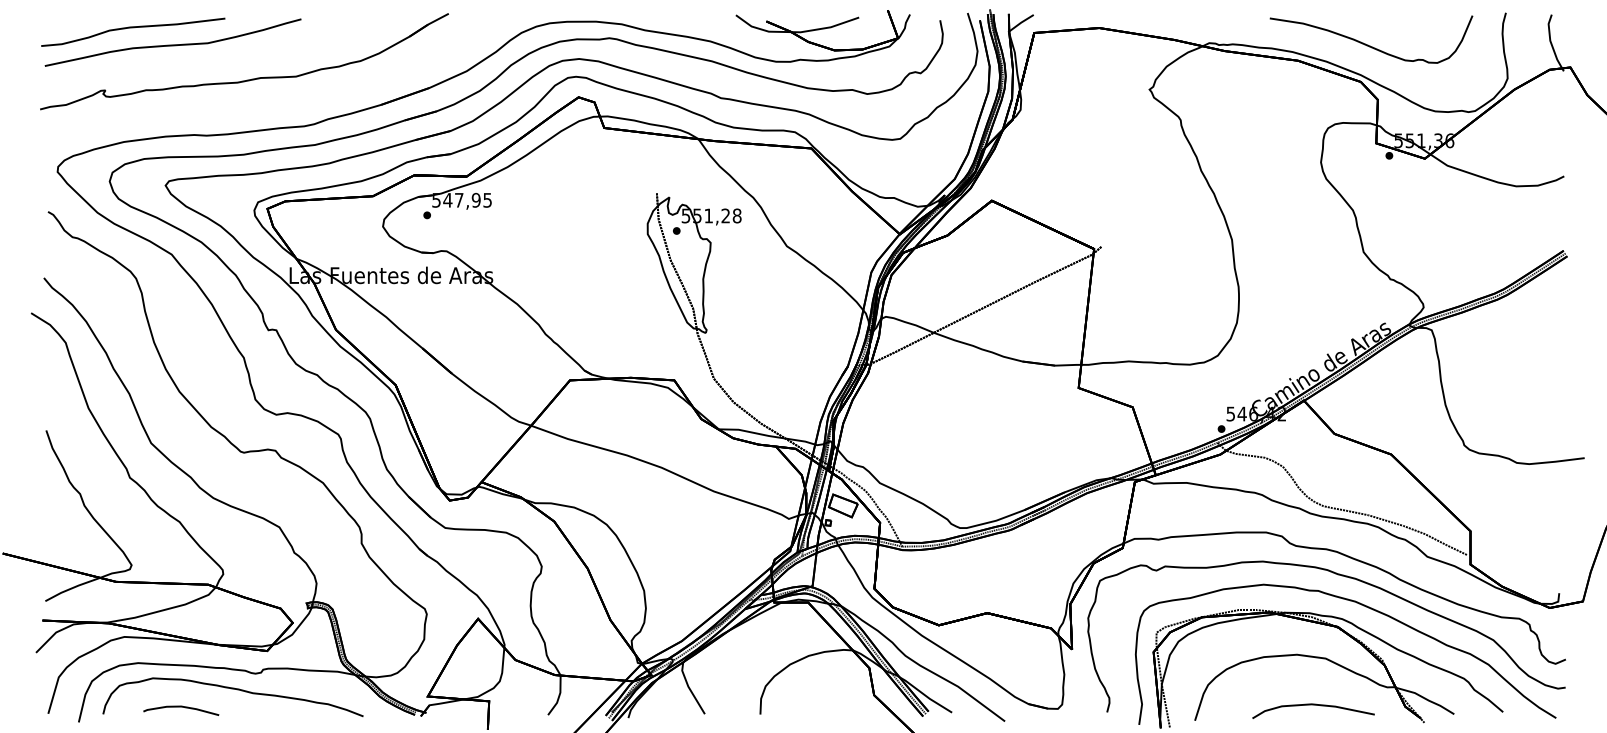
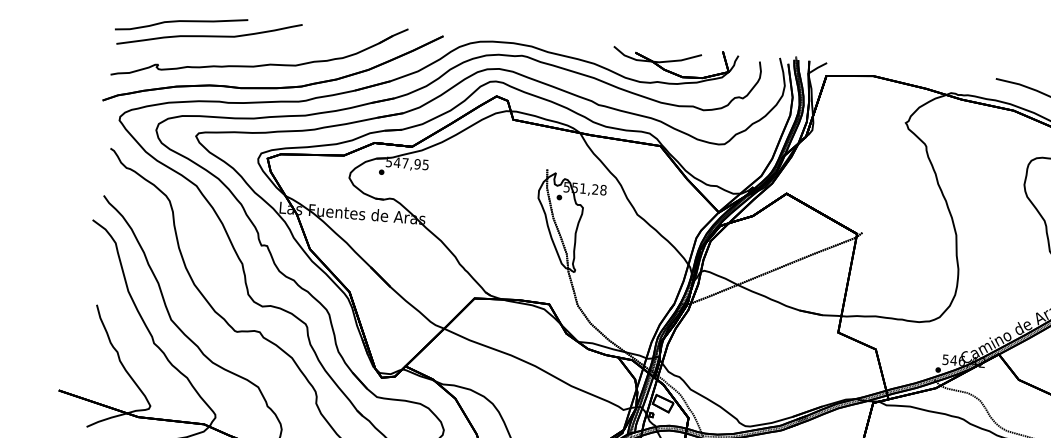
part: (264, 109) -> (271, 87), added

